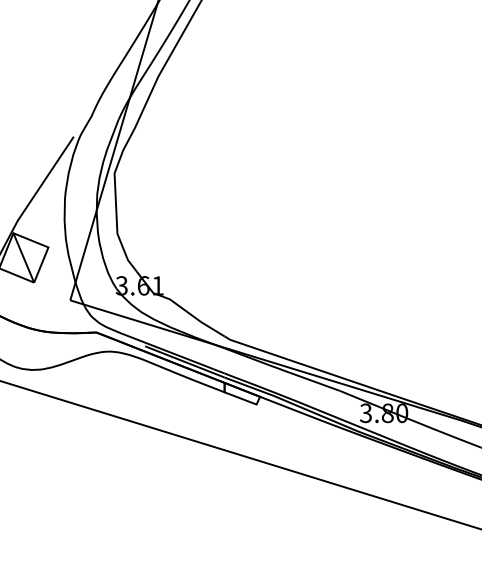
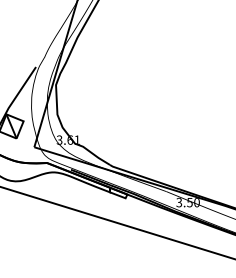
text: (386, 413) -> (189, 202), 3.80 -> 3.50

